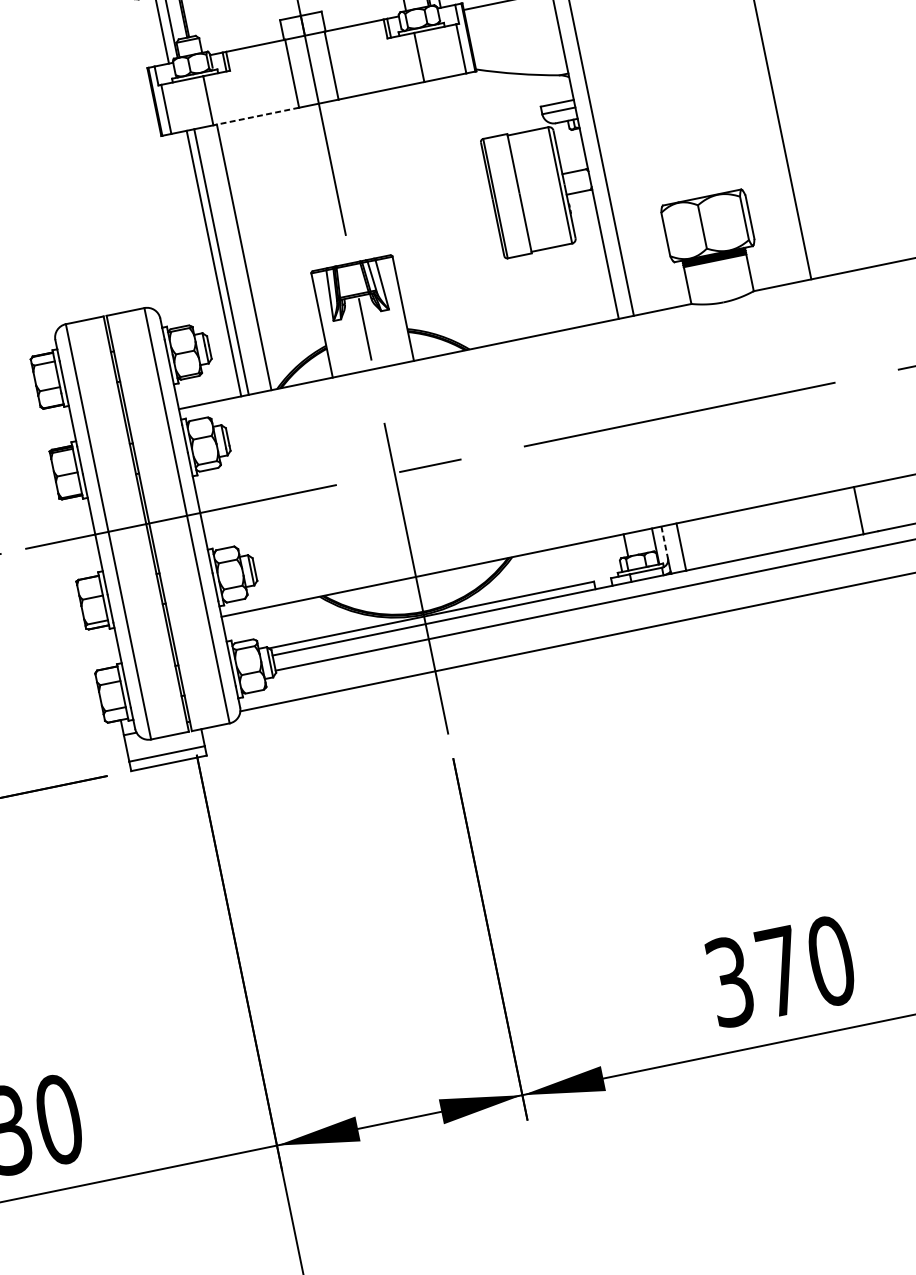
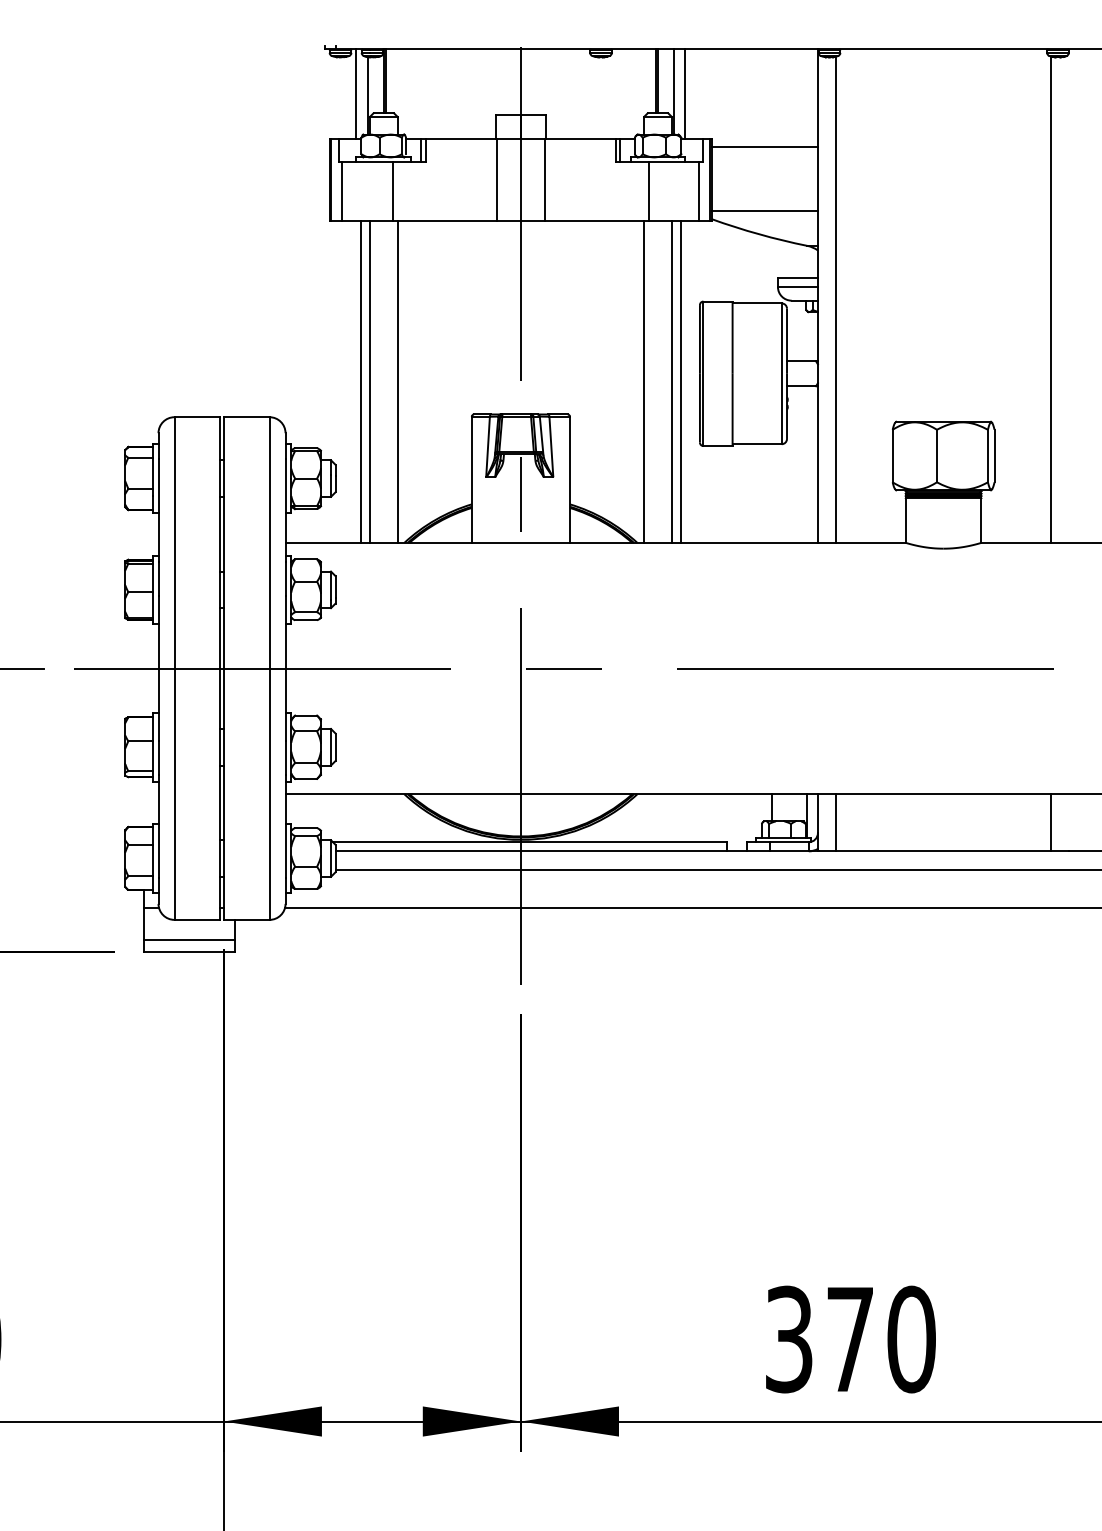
line: (518, 53) -> (764, 210), added
line: (256, 116) -> (445, 221), dashed -> solid
line: (477, 208) -> (680, 381), added
line: (470, 210) -> (671, 381), added
line: (448, 214) -> (644, 381), added
line: (664, 543) -> (817, 814), dashed -> solid

